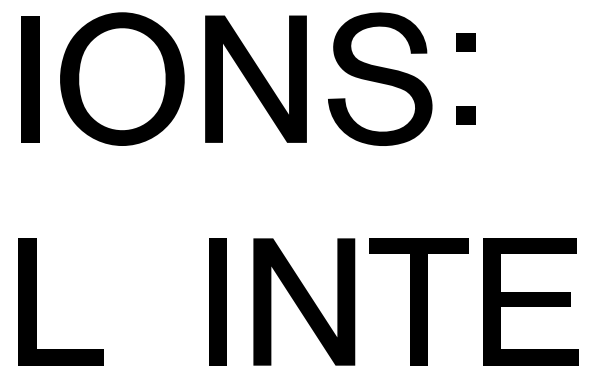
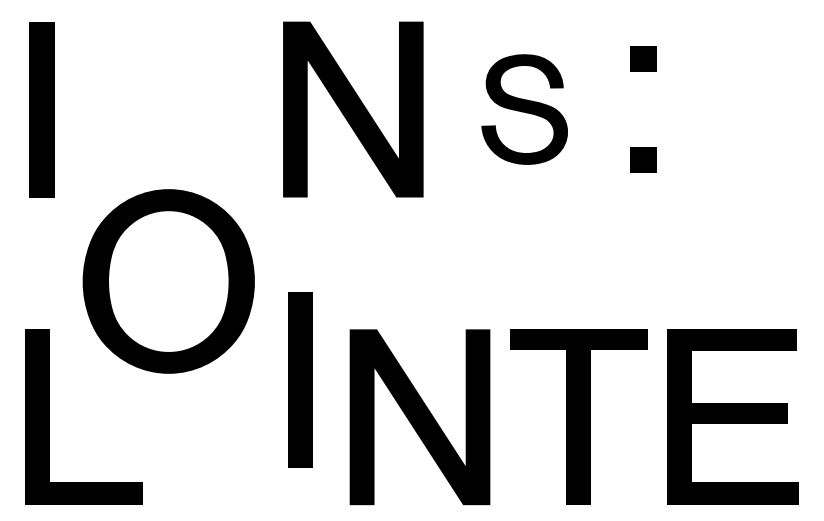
part: (122, 79) -> (168, 281), moved
part: (379, 79) -> (524, 109), size x0.6
part: (217, 301) -> (300, 379), moved

